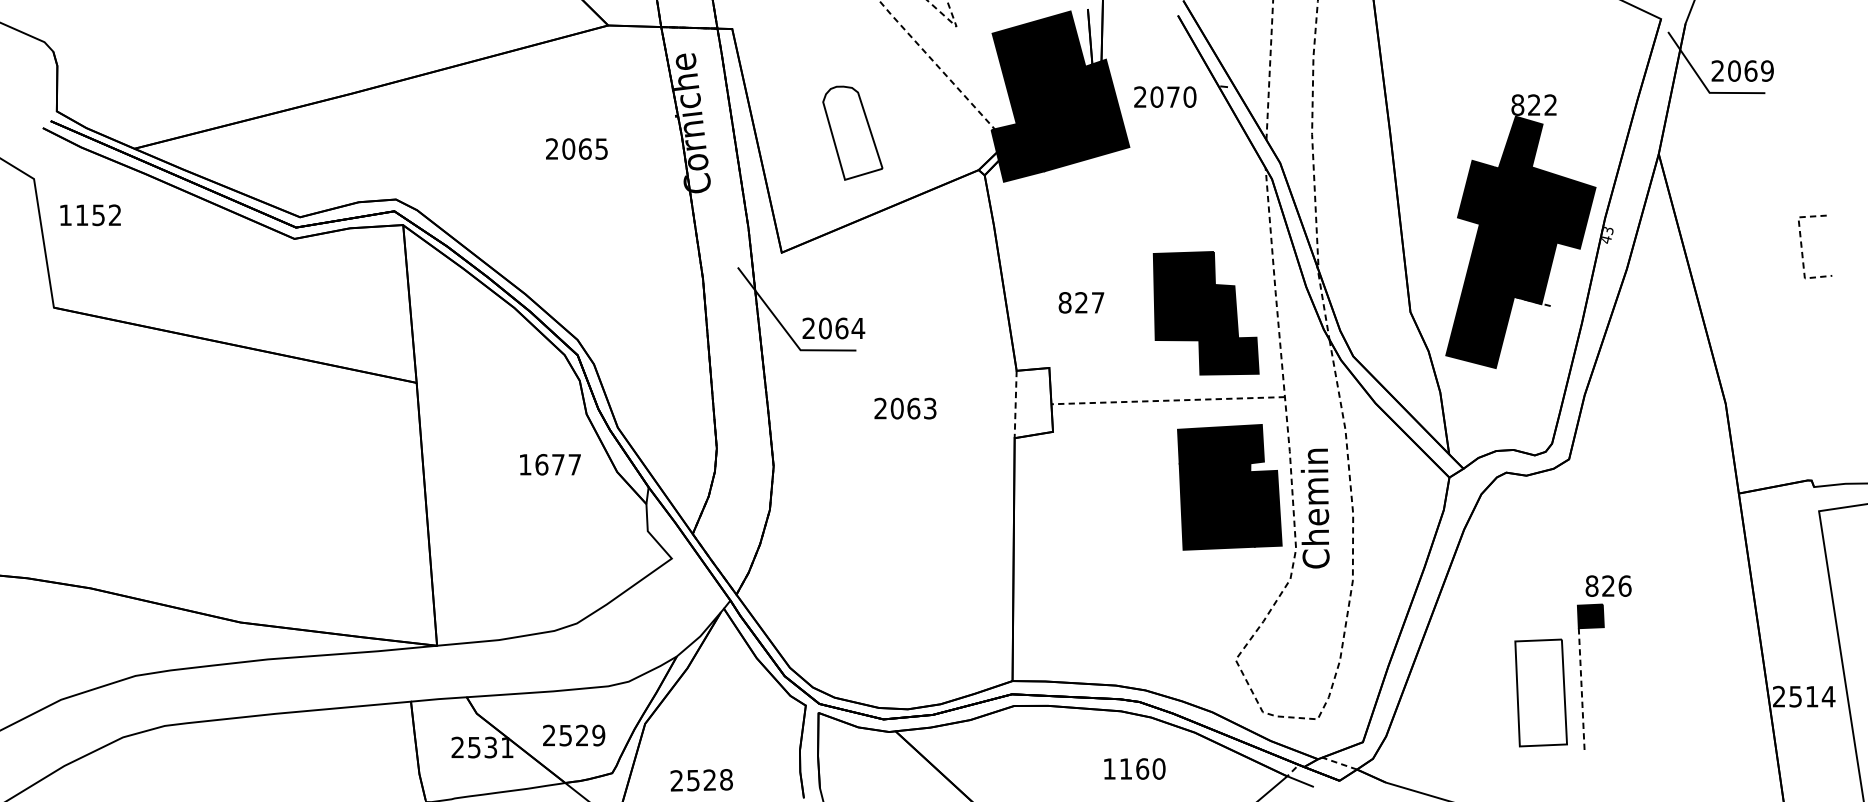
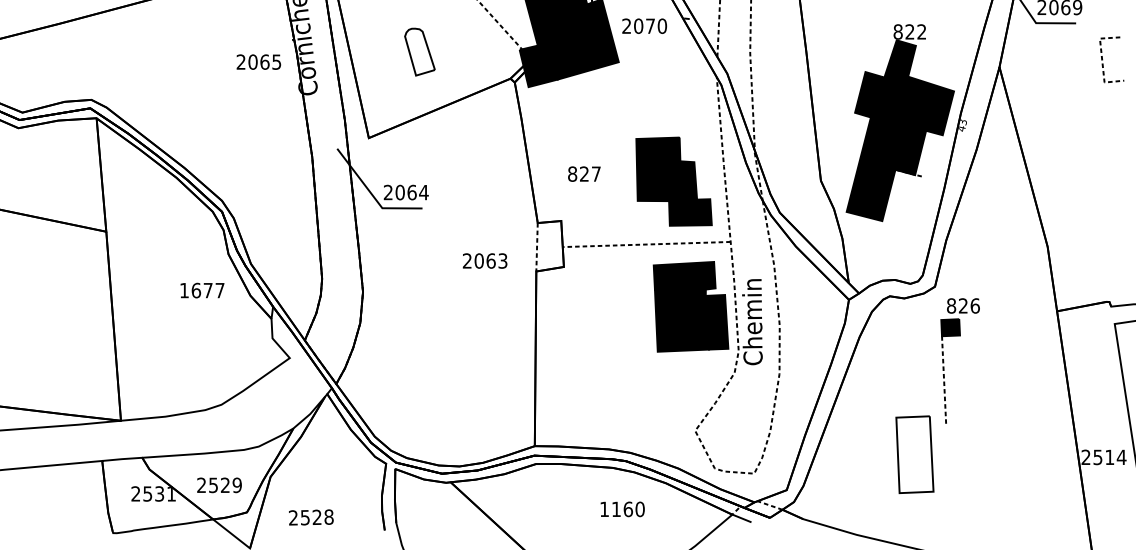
part: (852, 132) -> (419, 51), size x0.7
text: (576, 148) -> (258, 61), moved
line: (1802, 246) -> (1102, 59), moved
text: (905, 408) -> (485, 260), moved
part: (1581, 662) -> (943, 360), moved

